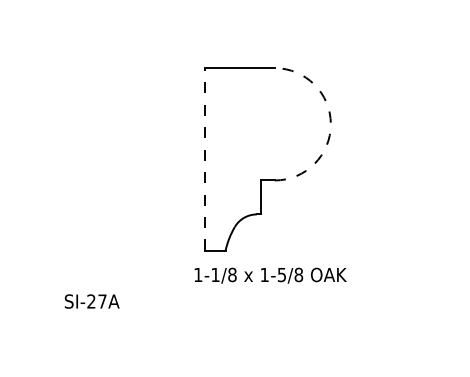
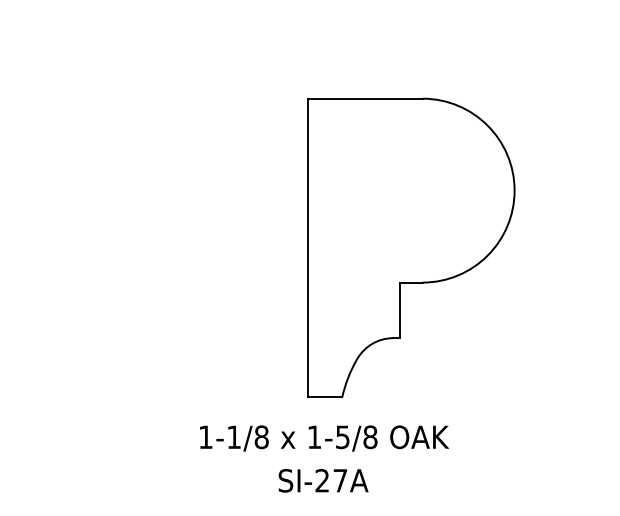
arc: (330, 124) -> (513, 190), dashed -> solid
line: (204, 158) -> (307, 246), dashed -> solid
text: (270, 275) -> (324, 438), moved
text: (91, 301) -> (322, 480), moved

